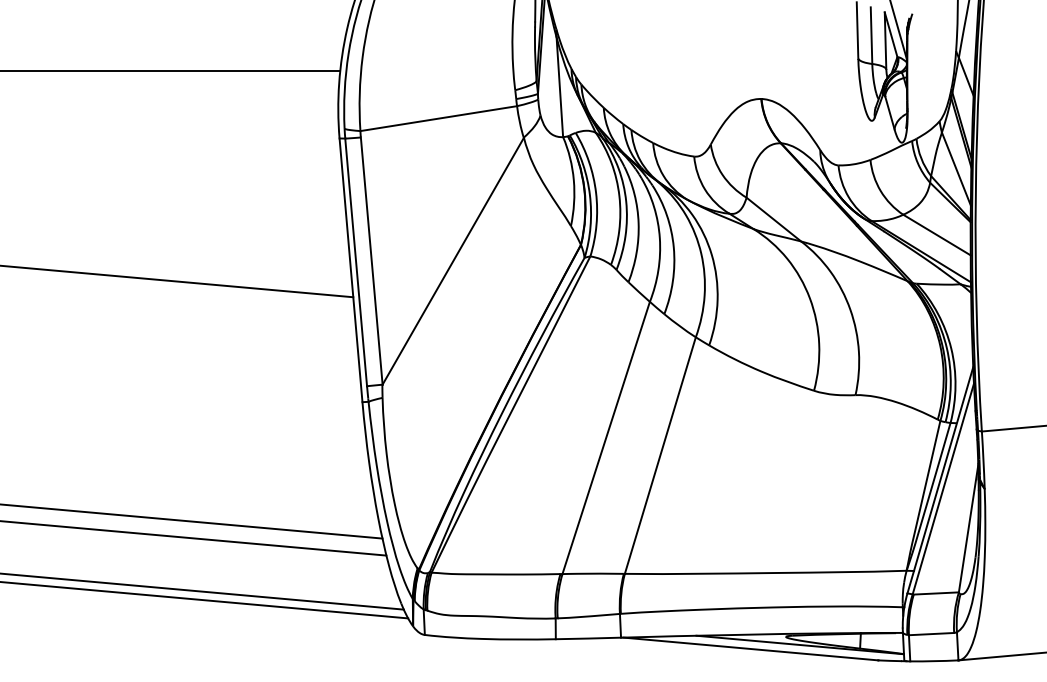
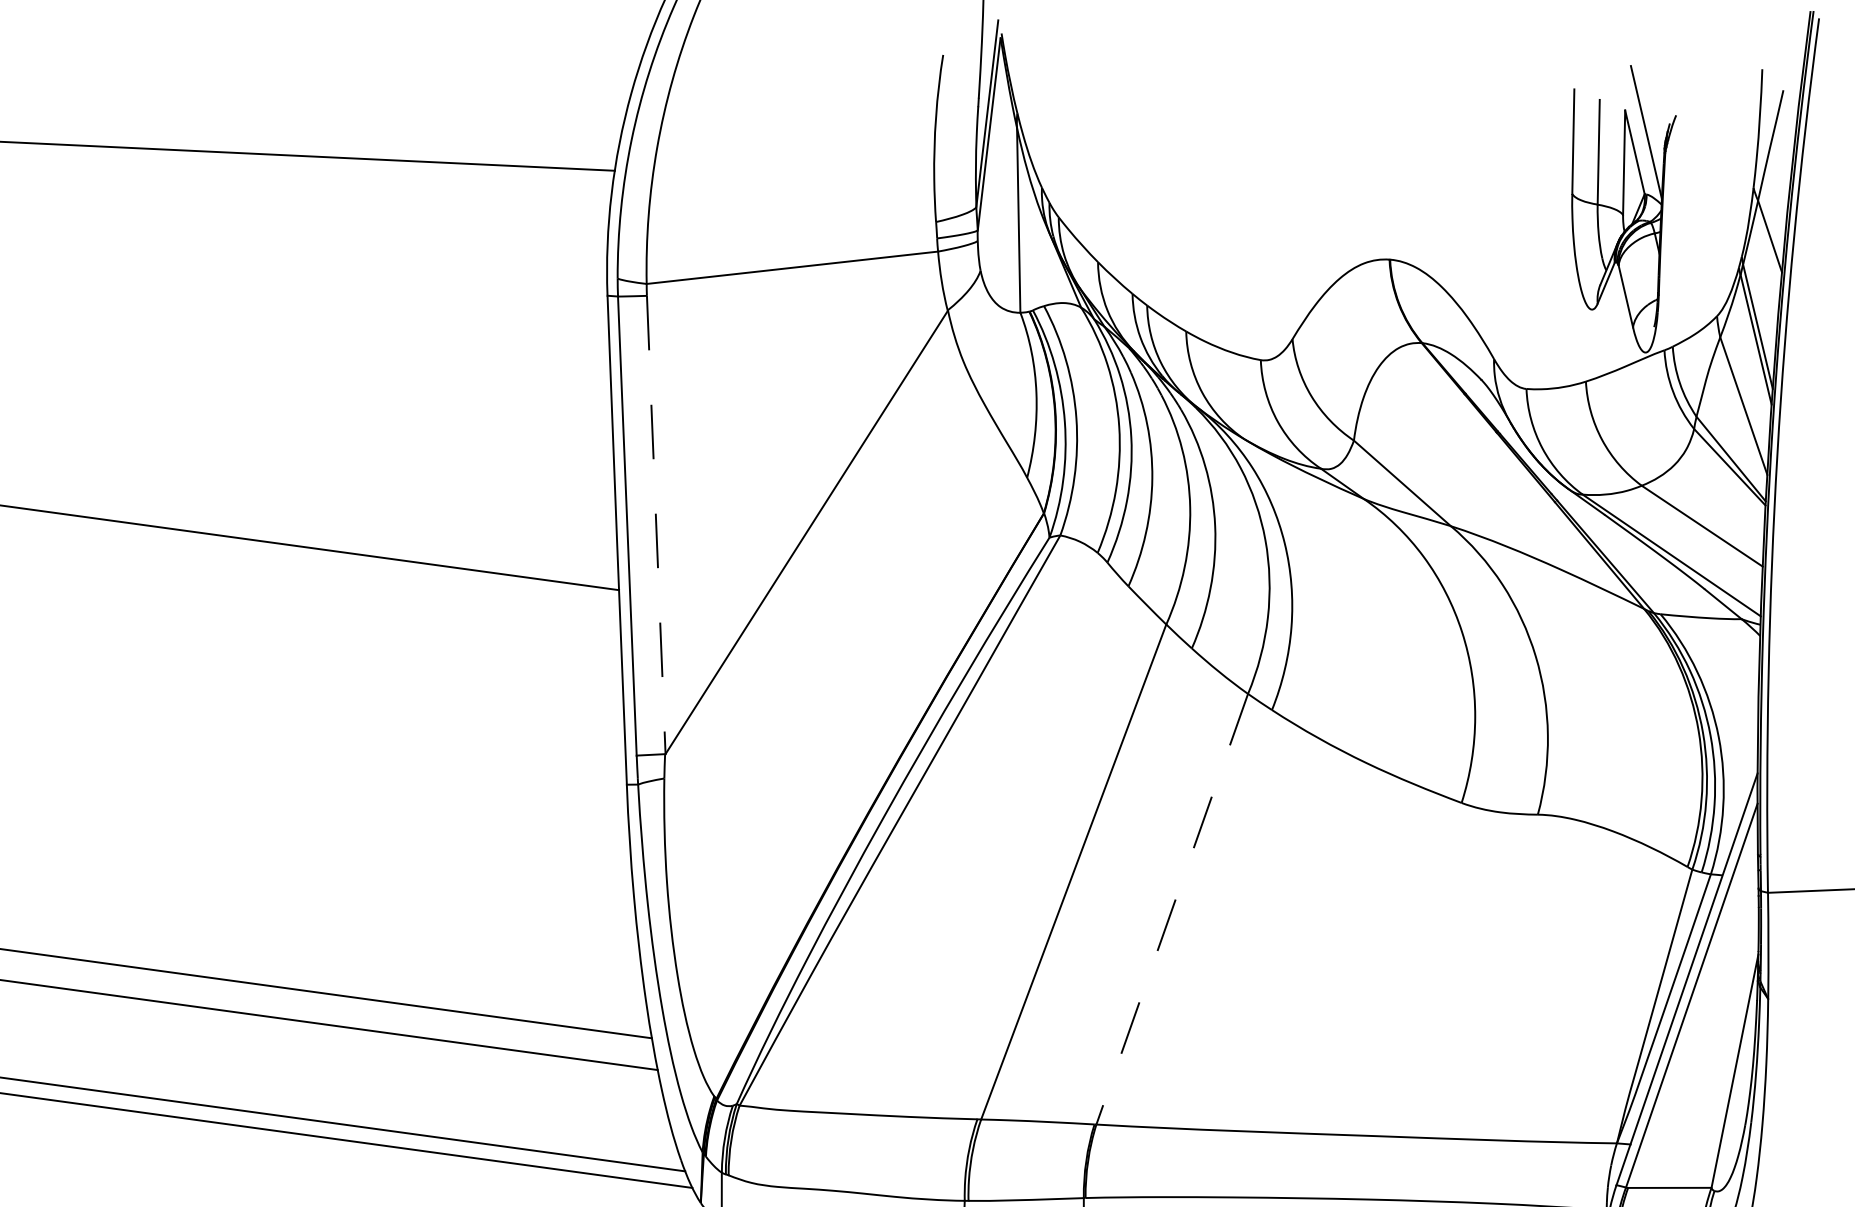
line: (371, 261) -> (655, 525), solid -> dashed
line: (660, 456) -> (1172, 910), solid -> dashed

